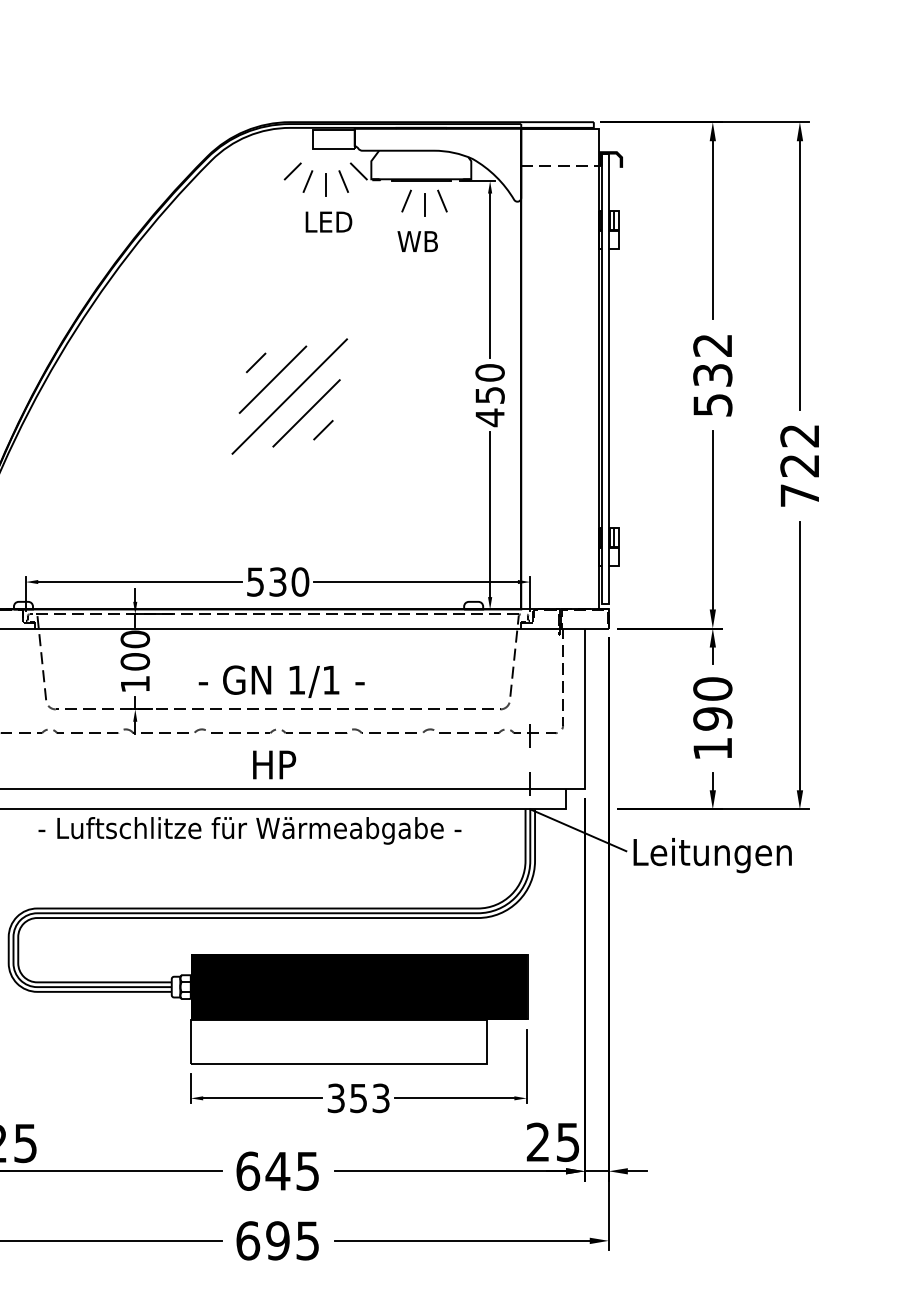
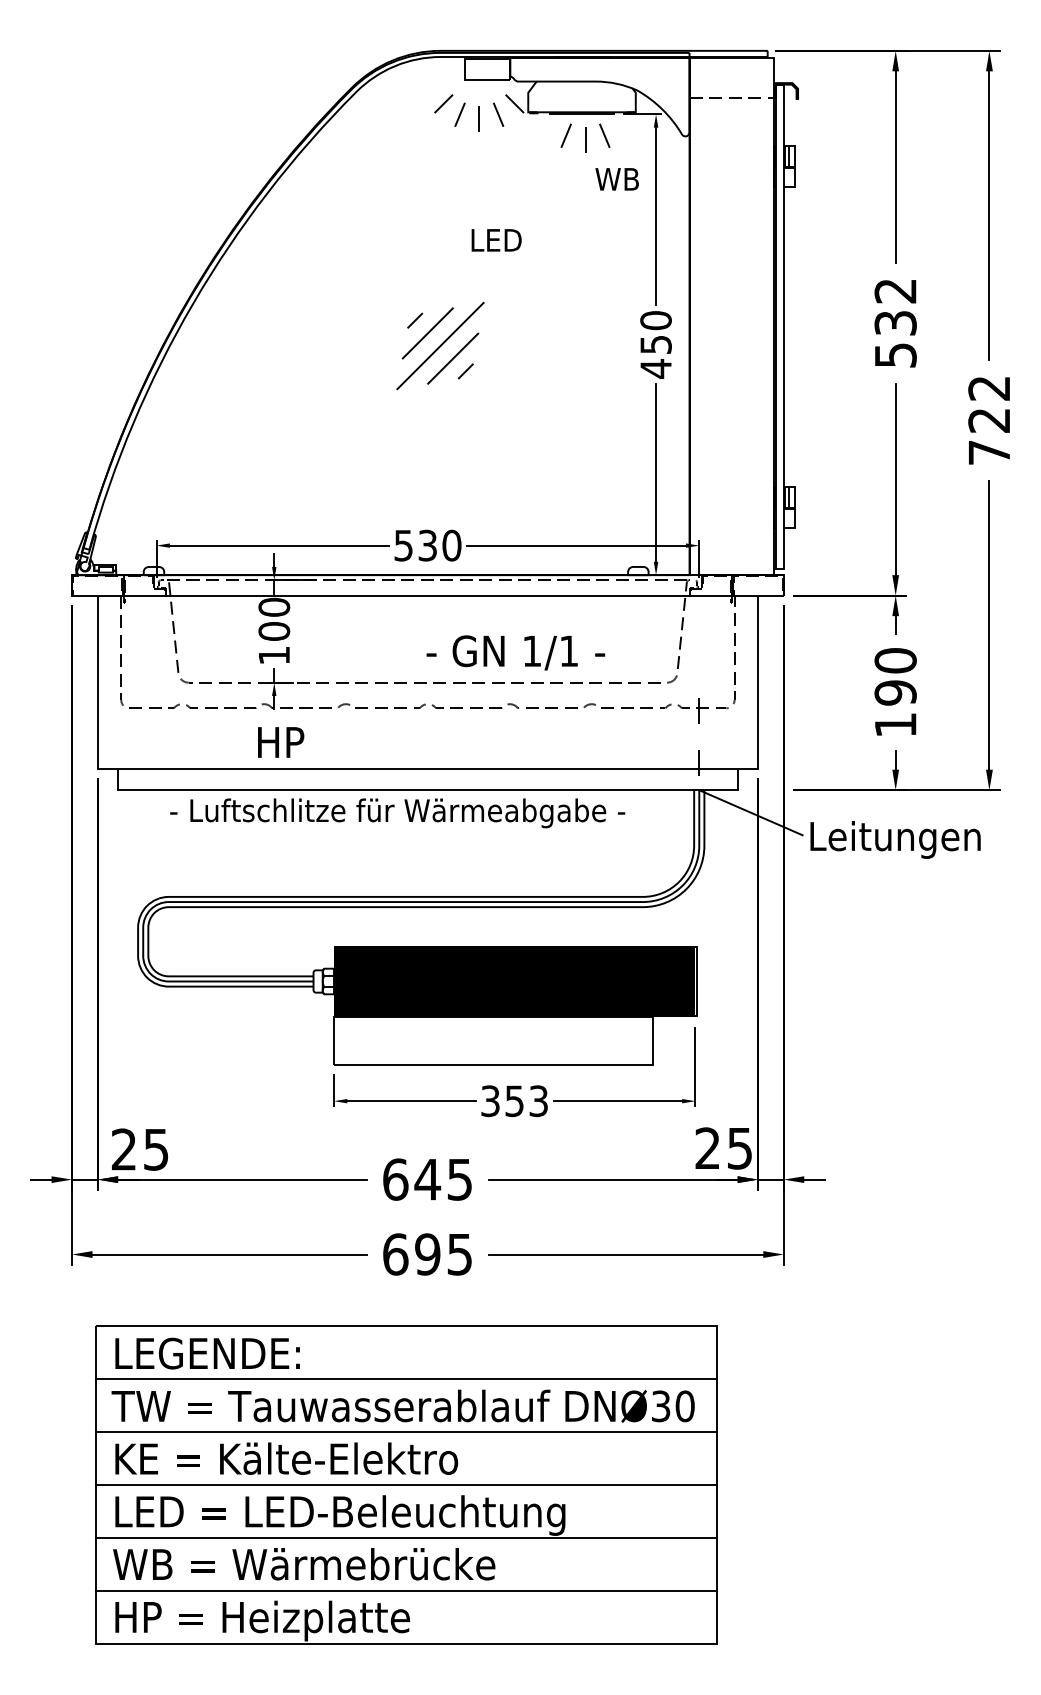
text: (328, 222) -> (496, 240), moved
text: (417, 241) -> (616, 179), moved
part: (289, 396) -> (440, 345), size x0.7
text: (281, 681) -> (515, 652), moved
text: (274, 764) -> (281, 742), moved

